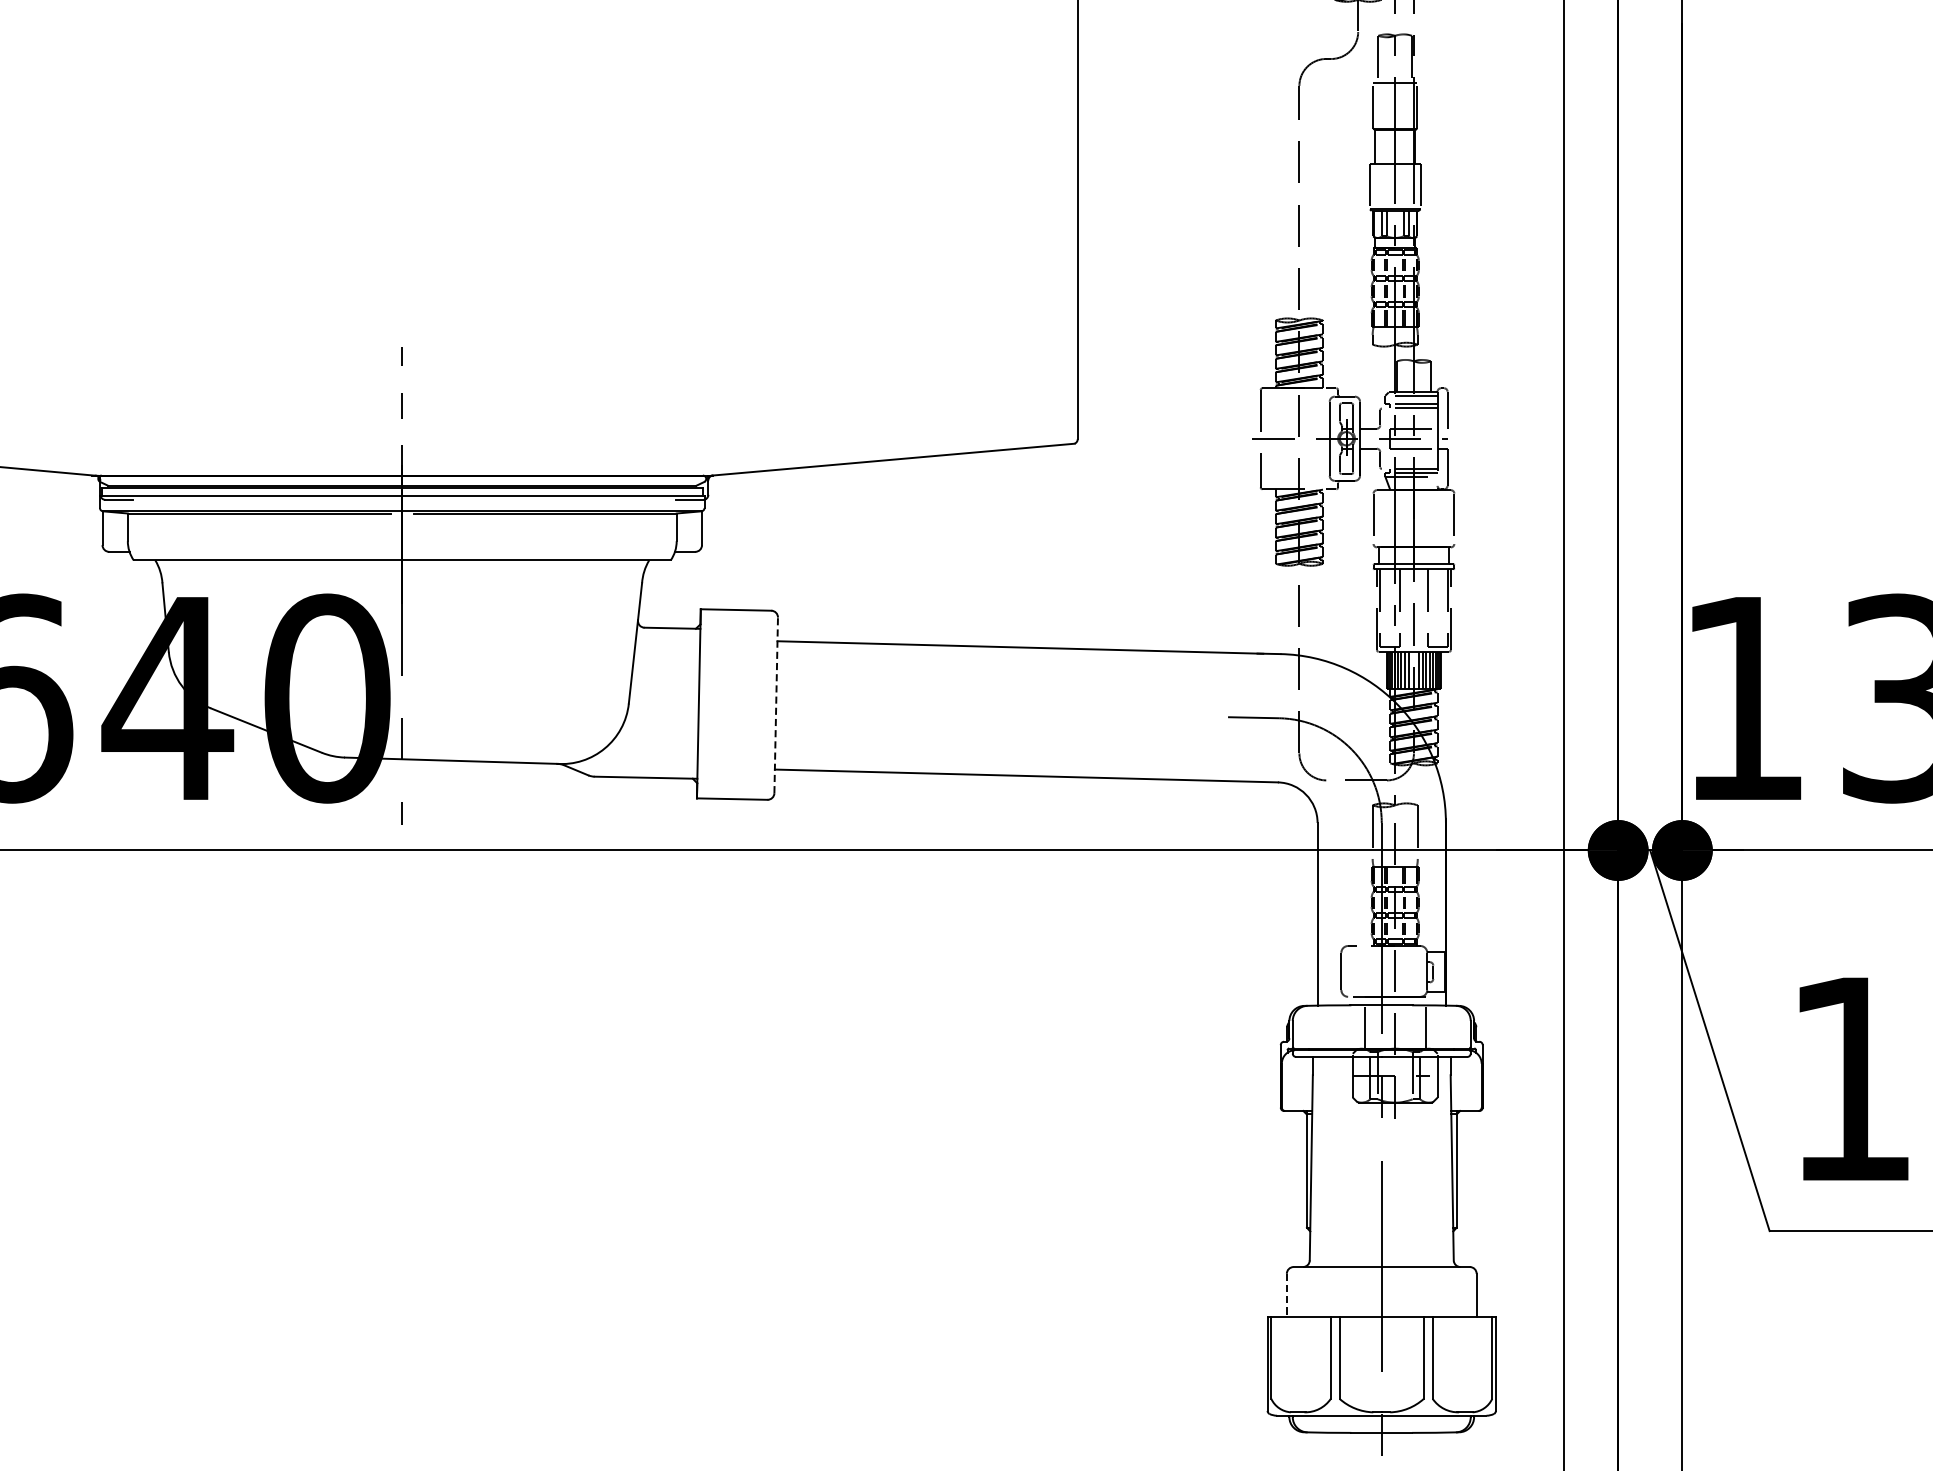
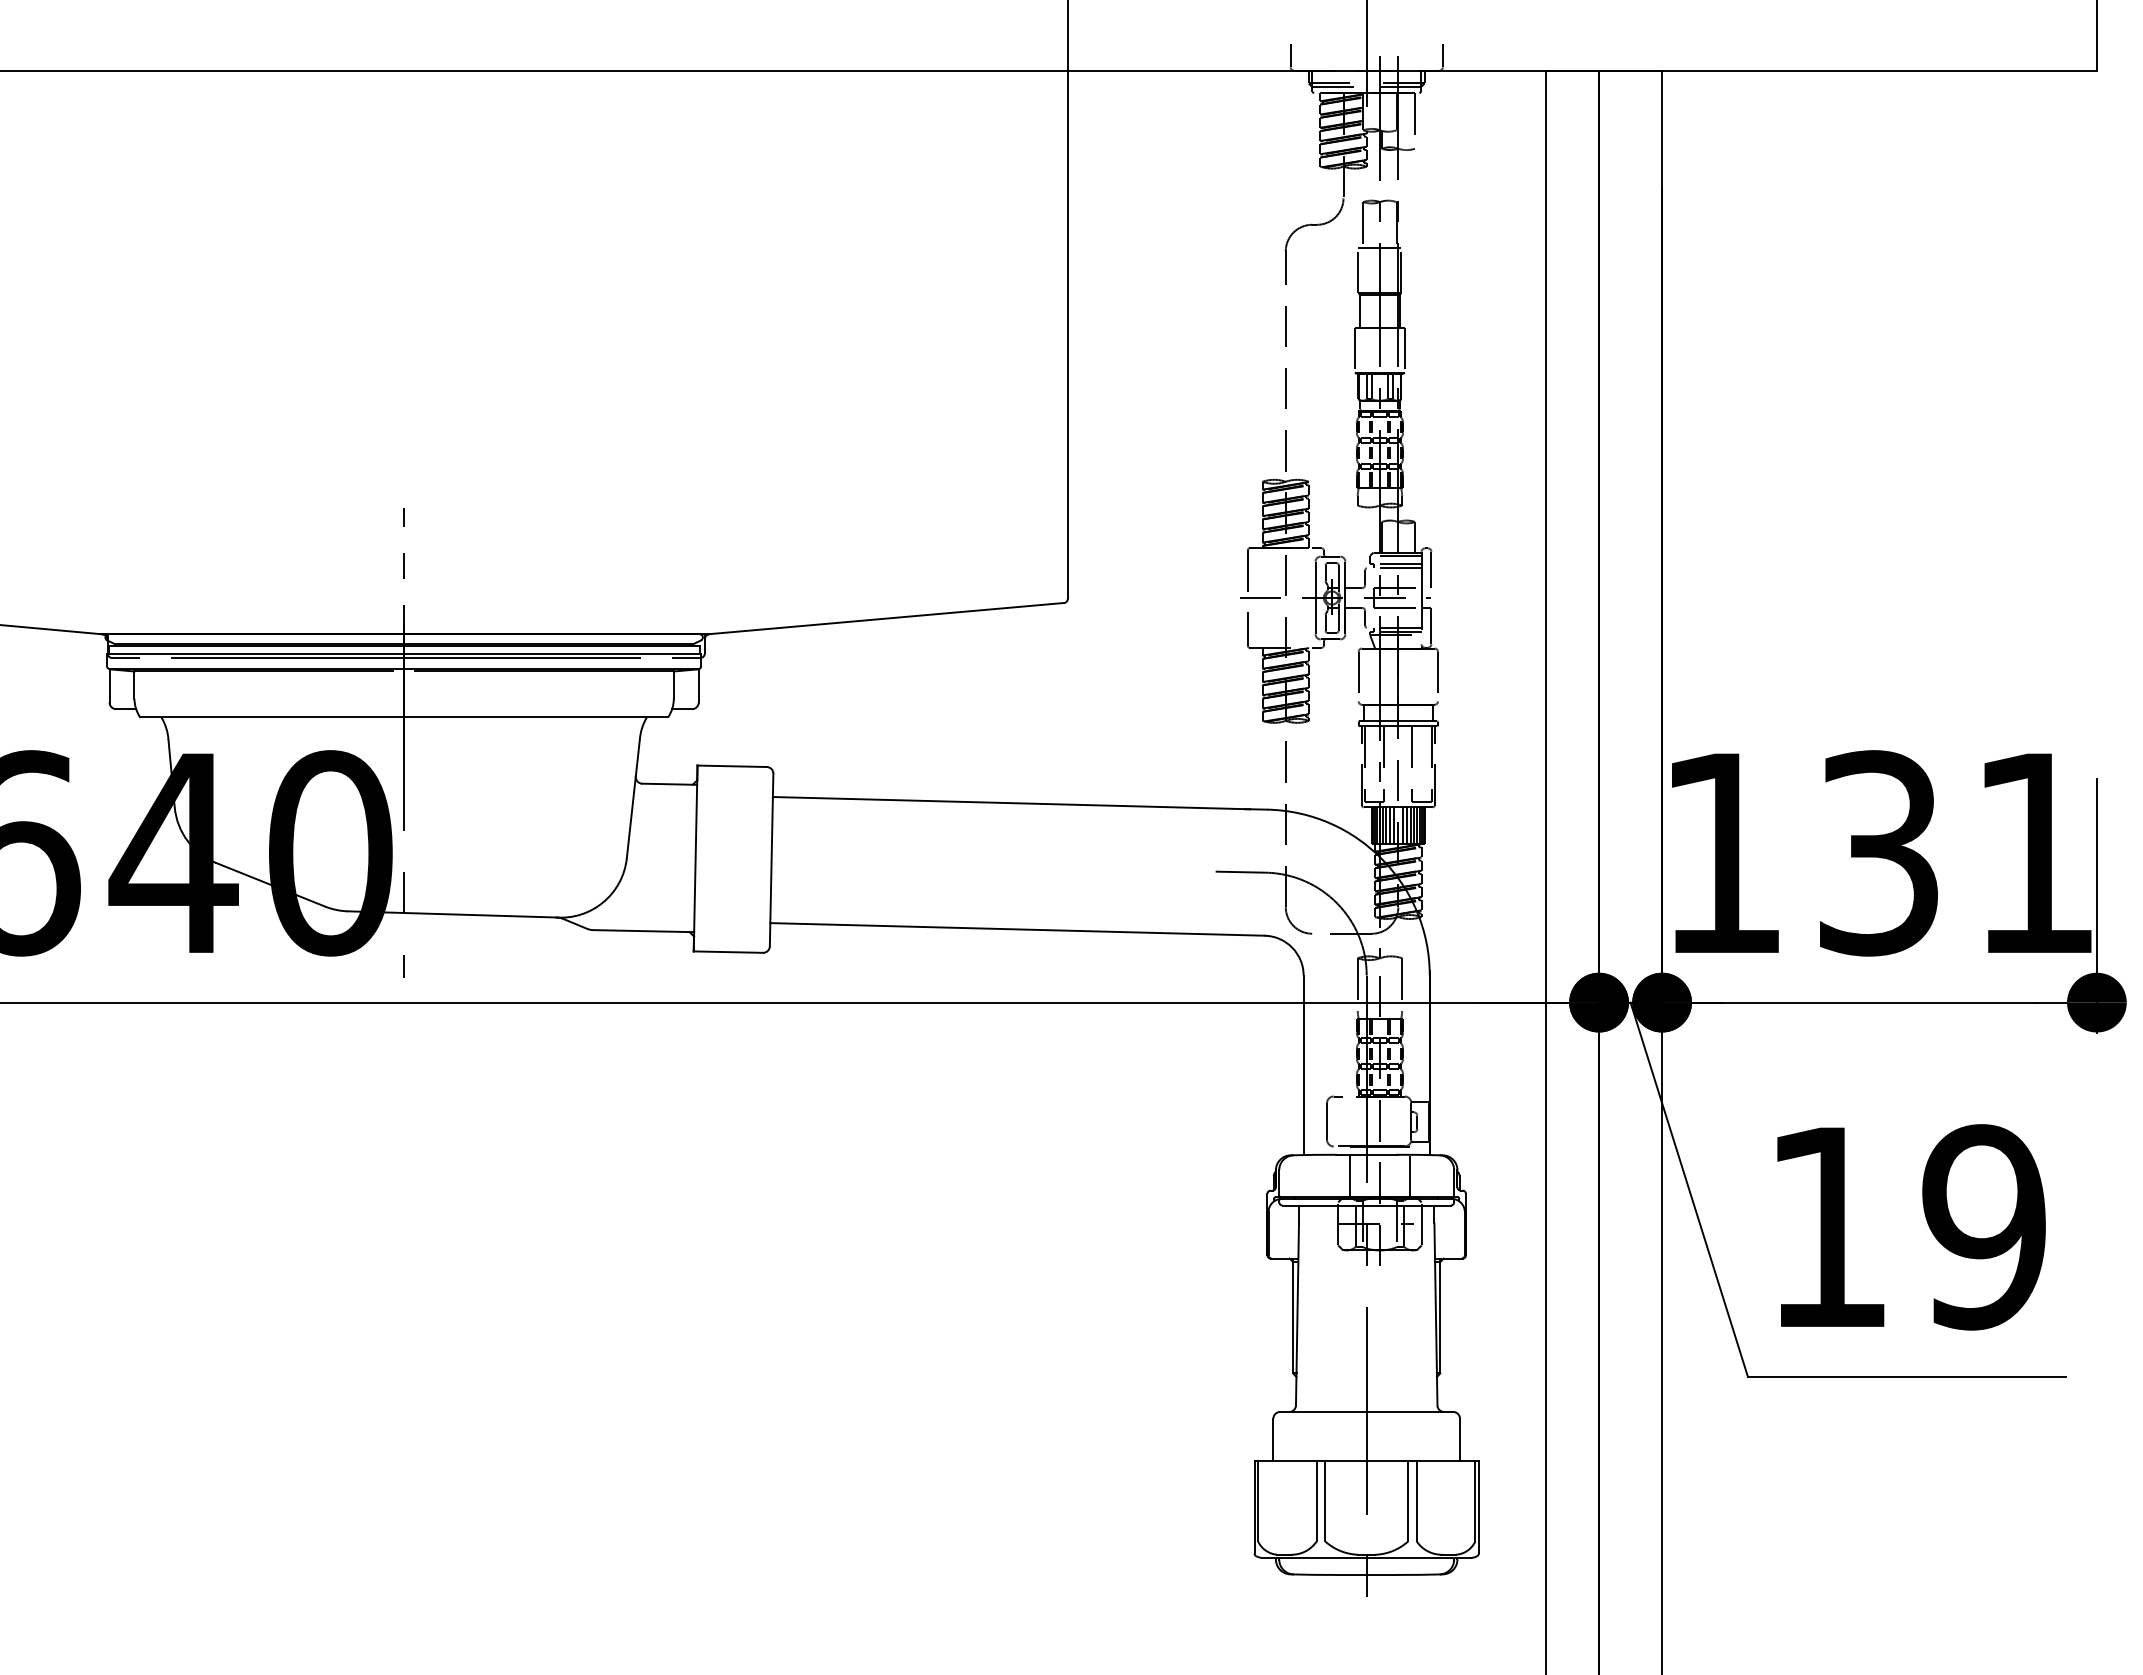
line: (404, 500) -> (406, 658), added
line: (776, 704) -> (771, 859), dashed -> solid
line: (1286, 1296) -> (1273, 1440), dashed -> solid

